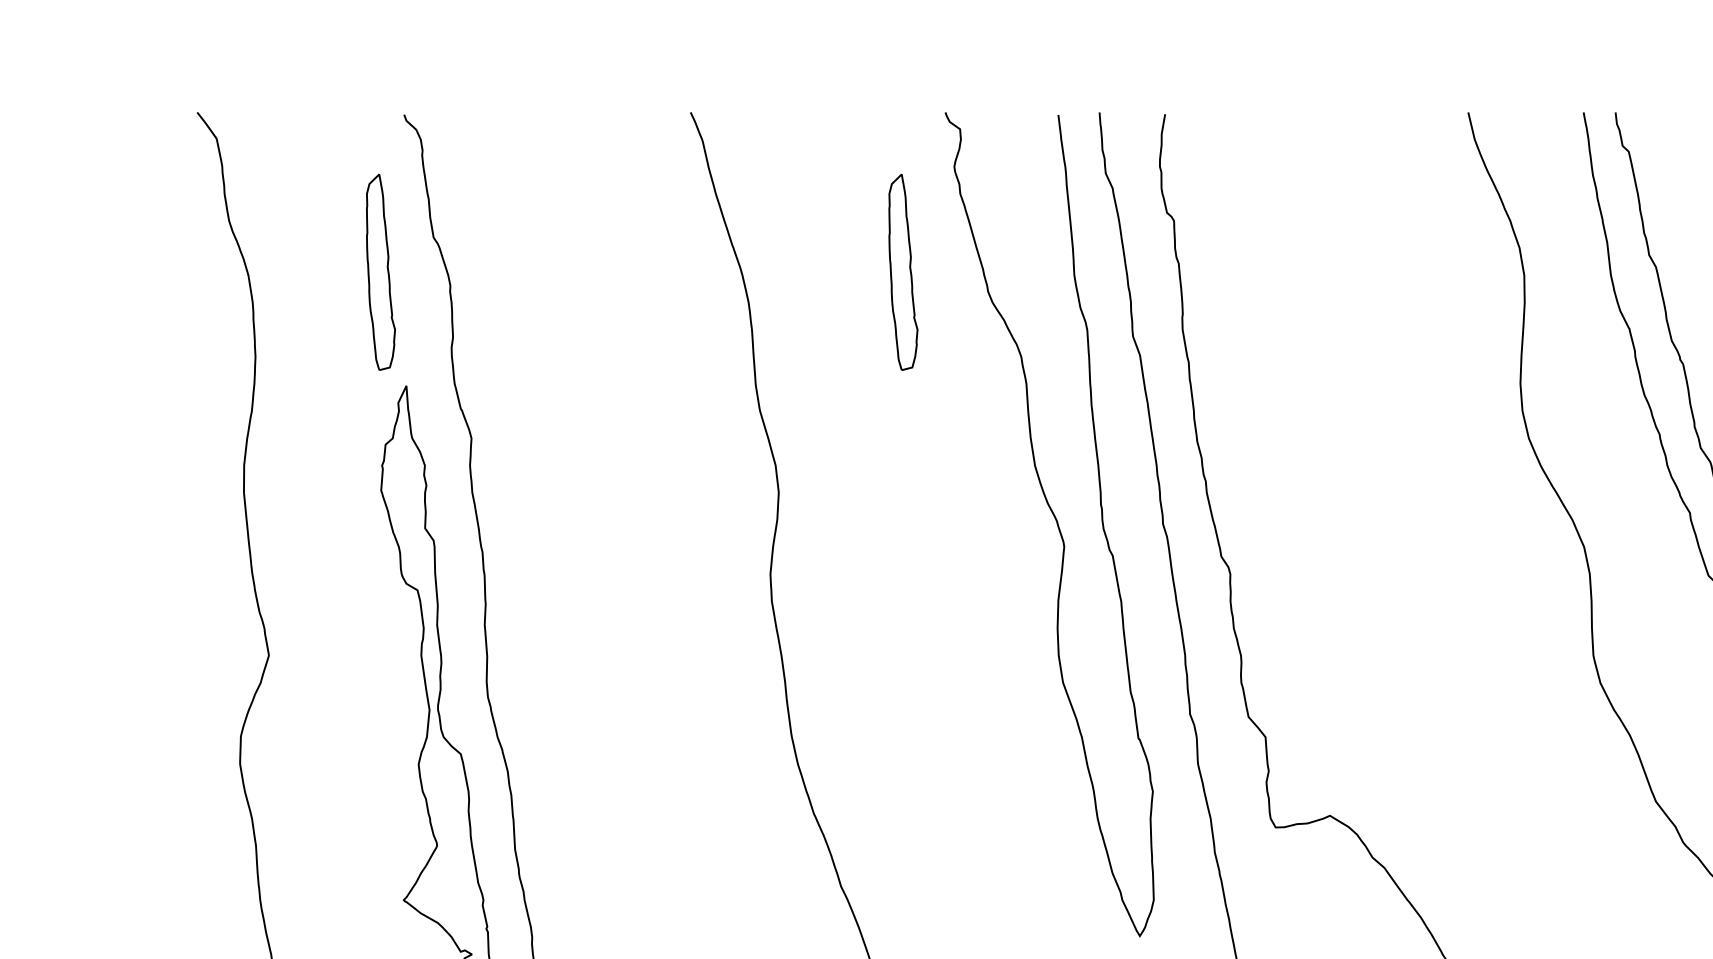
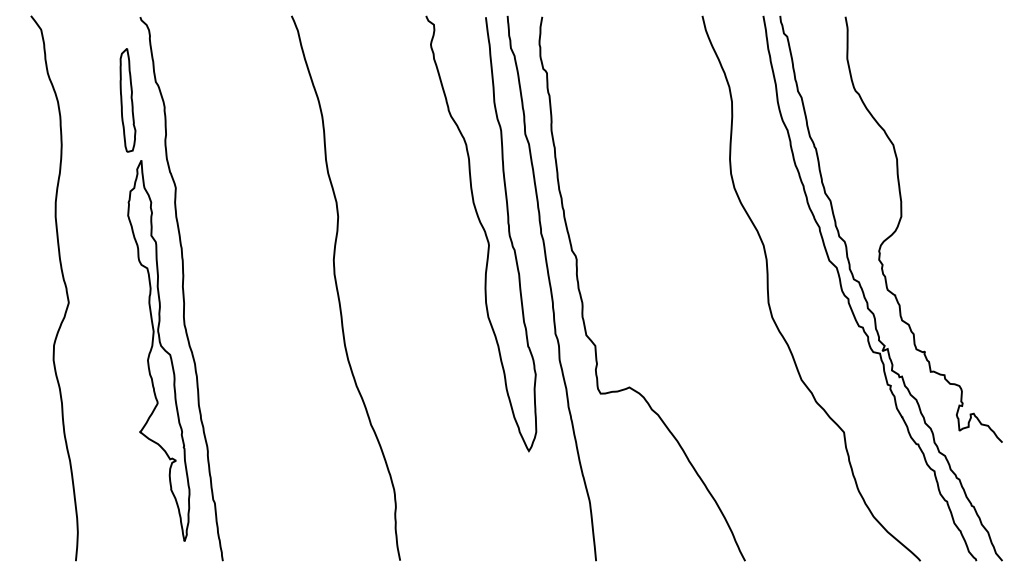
part: (902, 272) -> (403, 100), removed

